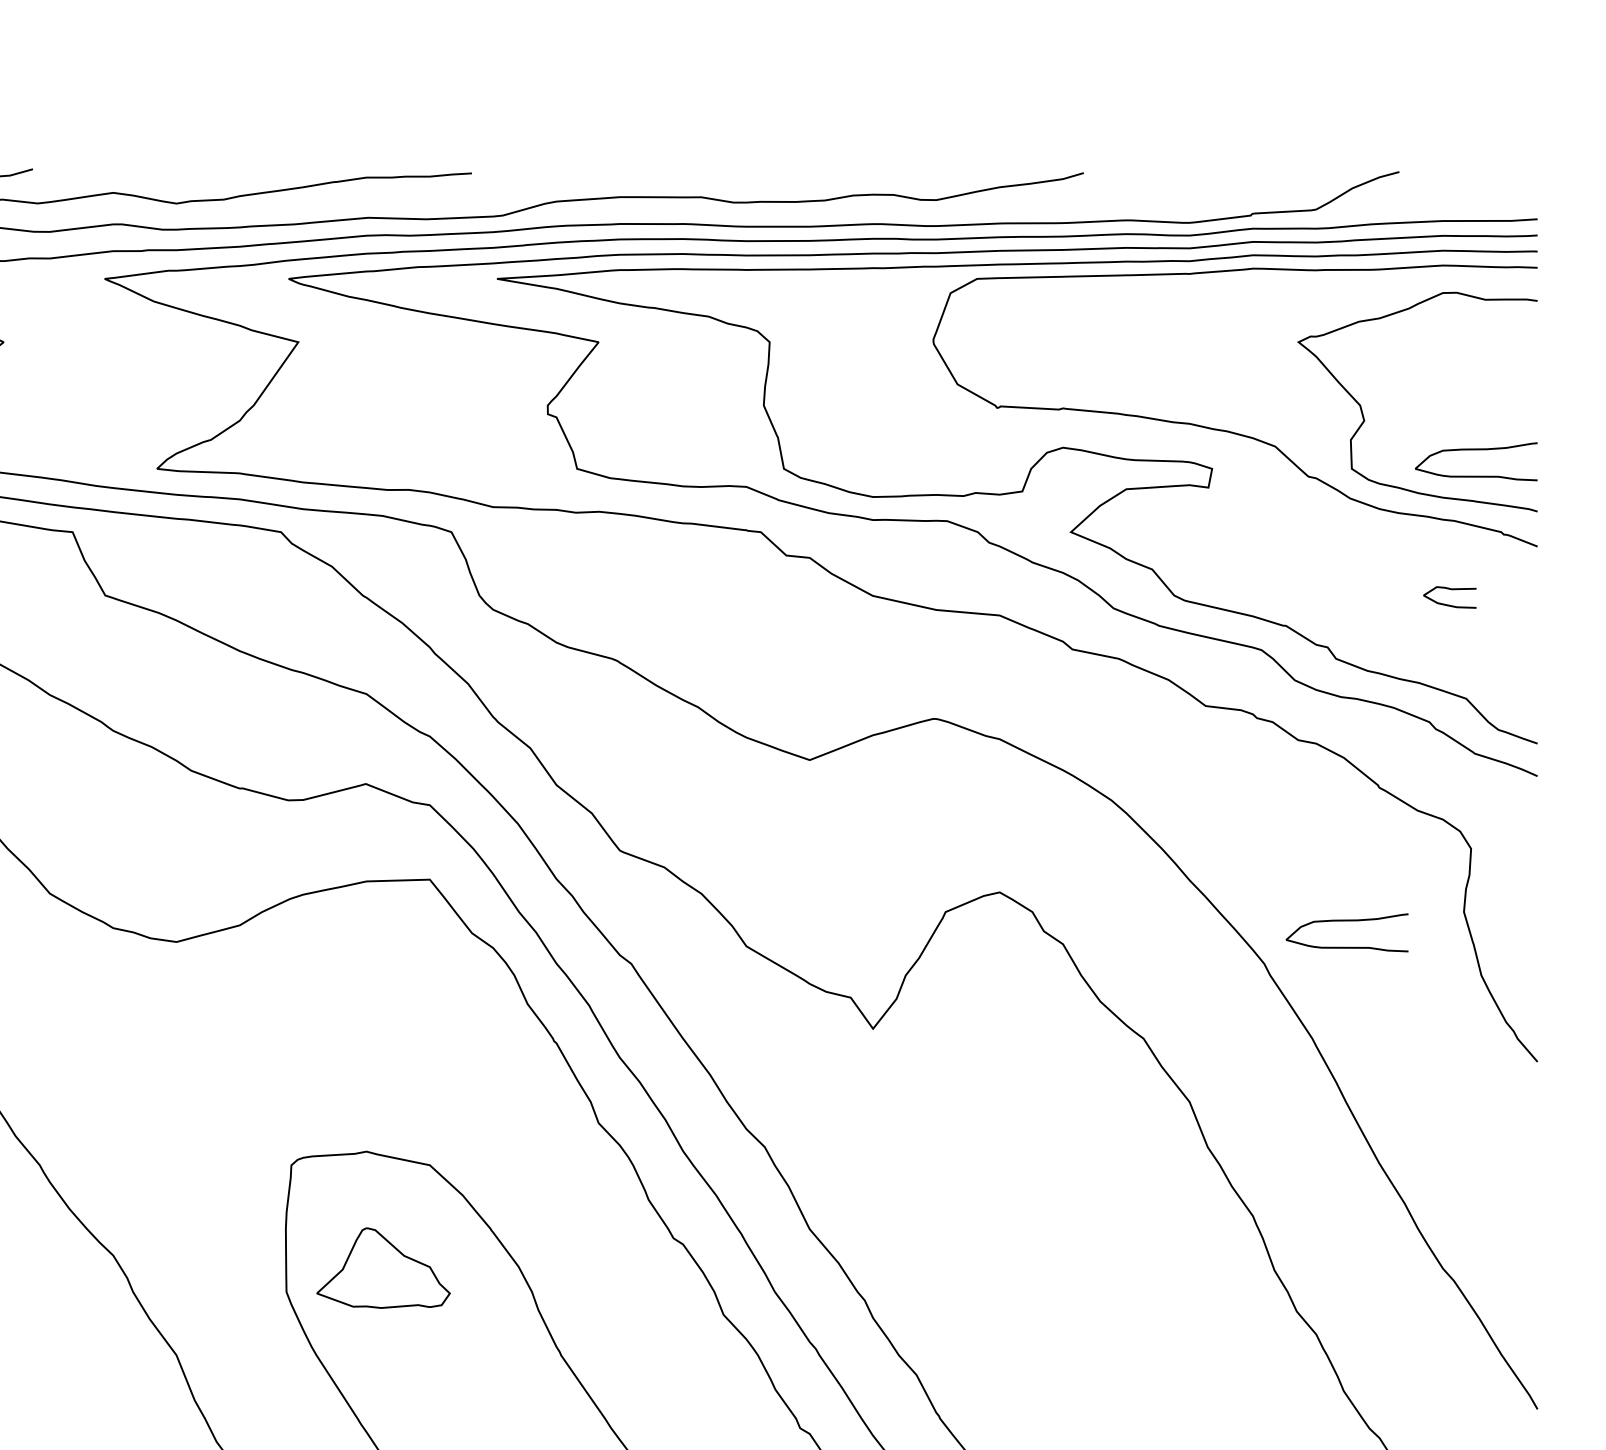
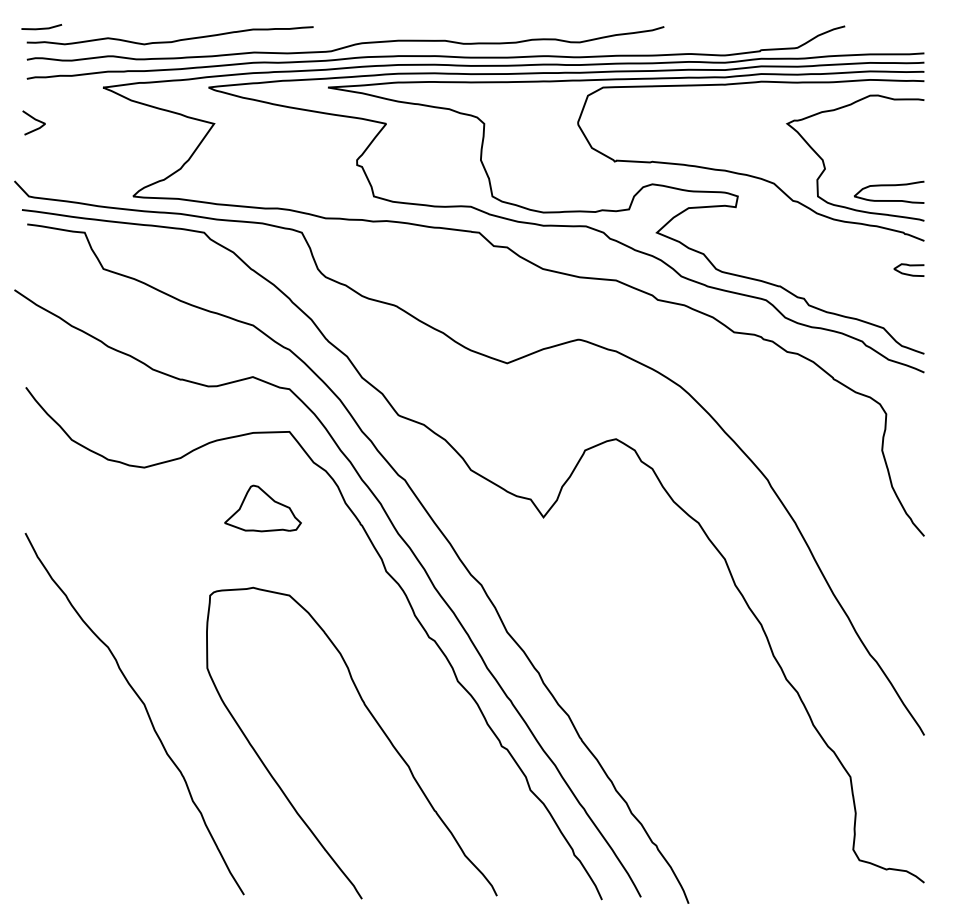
curve: (1450, 591) -> (909, 266), moved
curve: (1347, 922) -> (815, 456), removed
part: (382, 1268) -> (262, 508), moved

